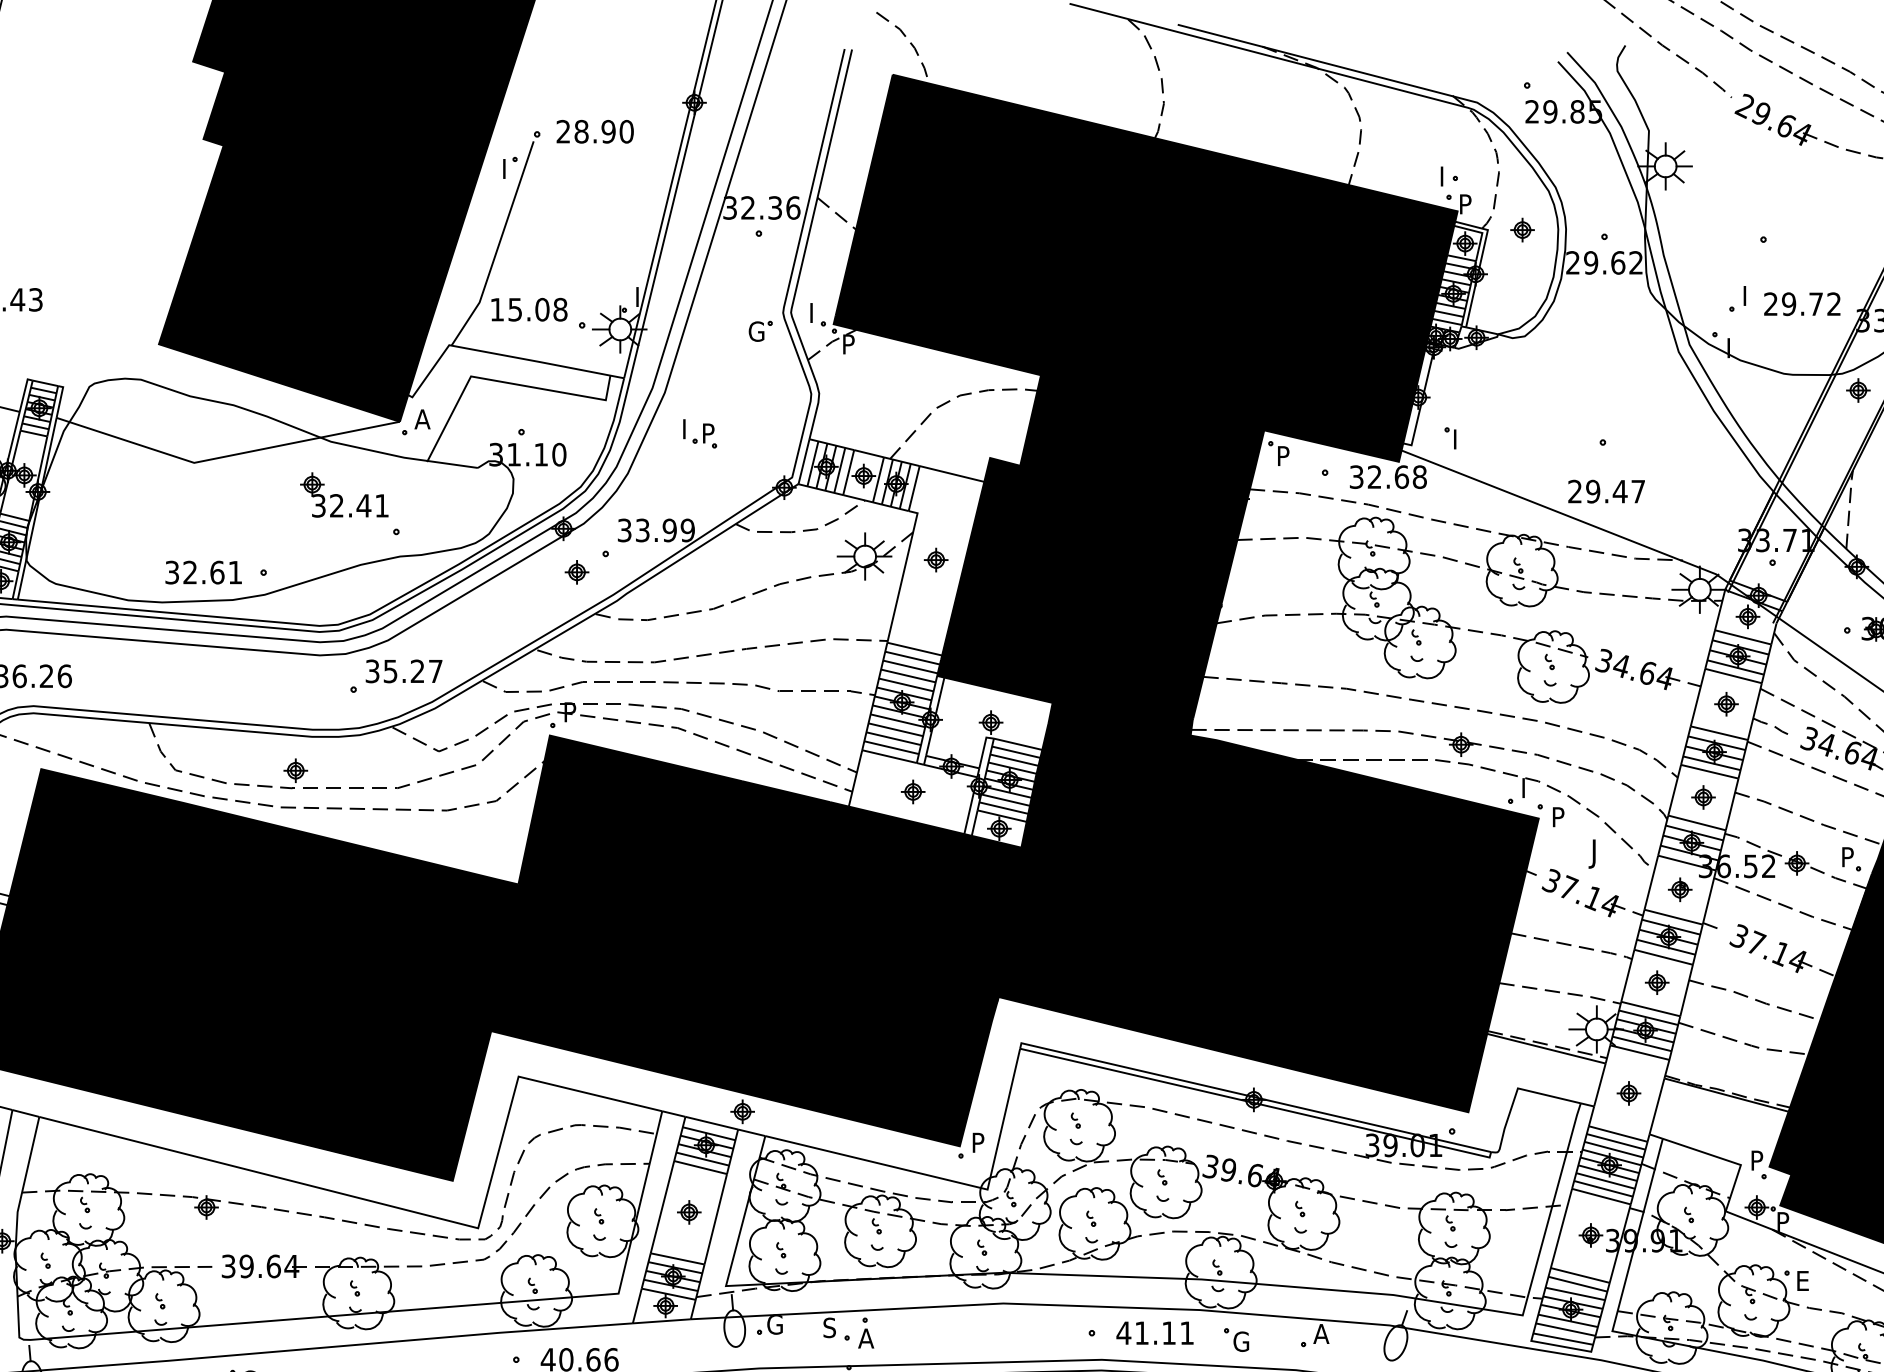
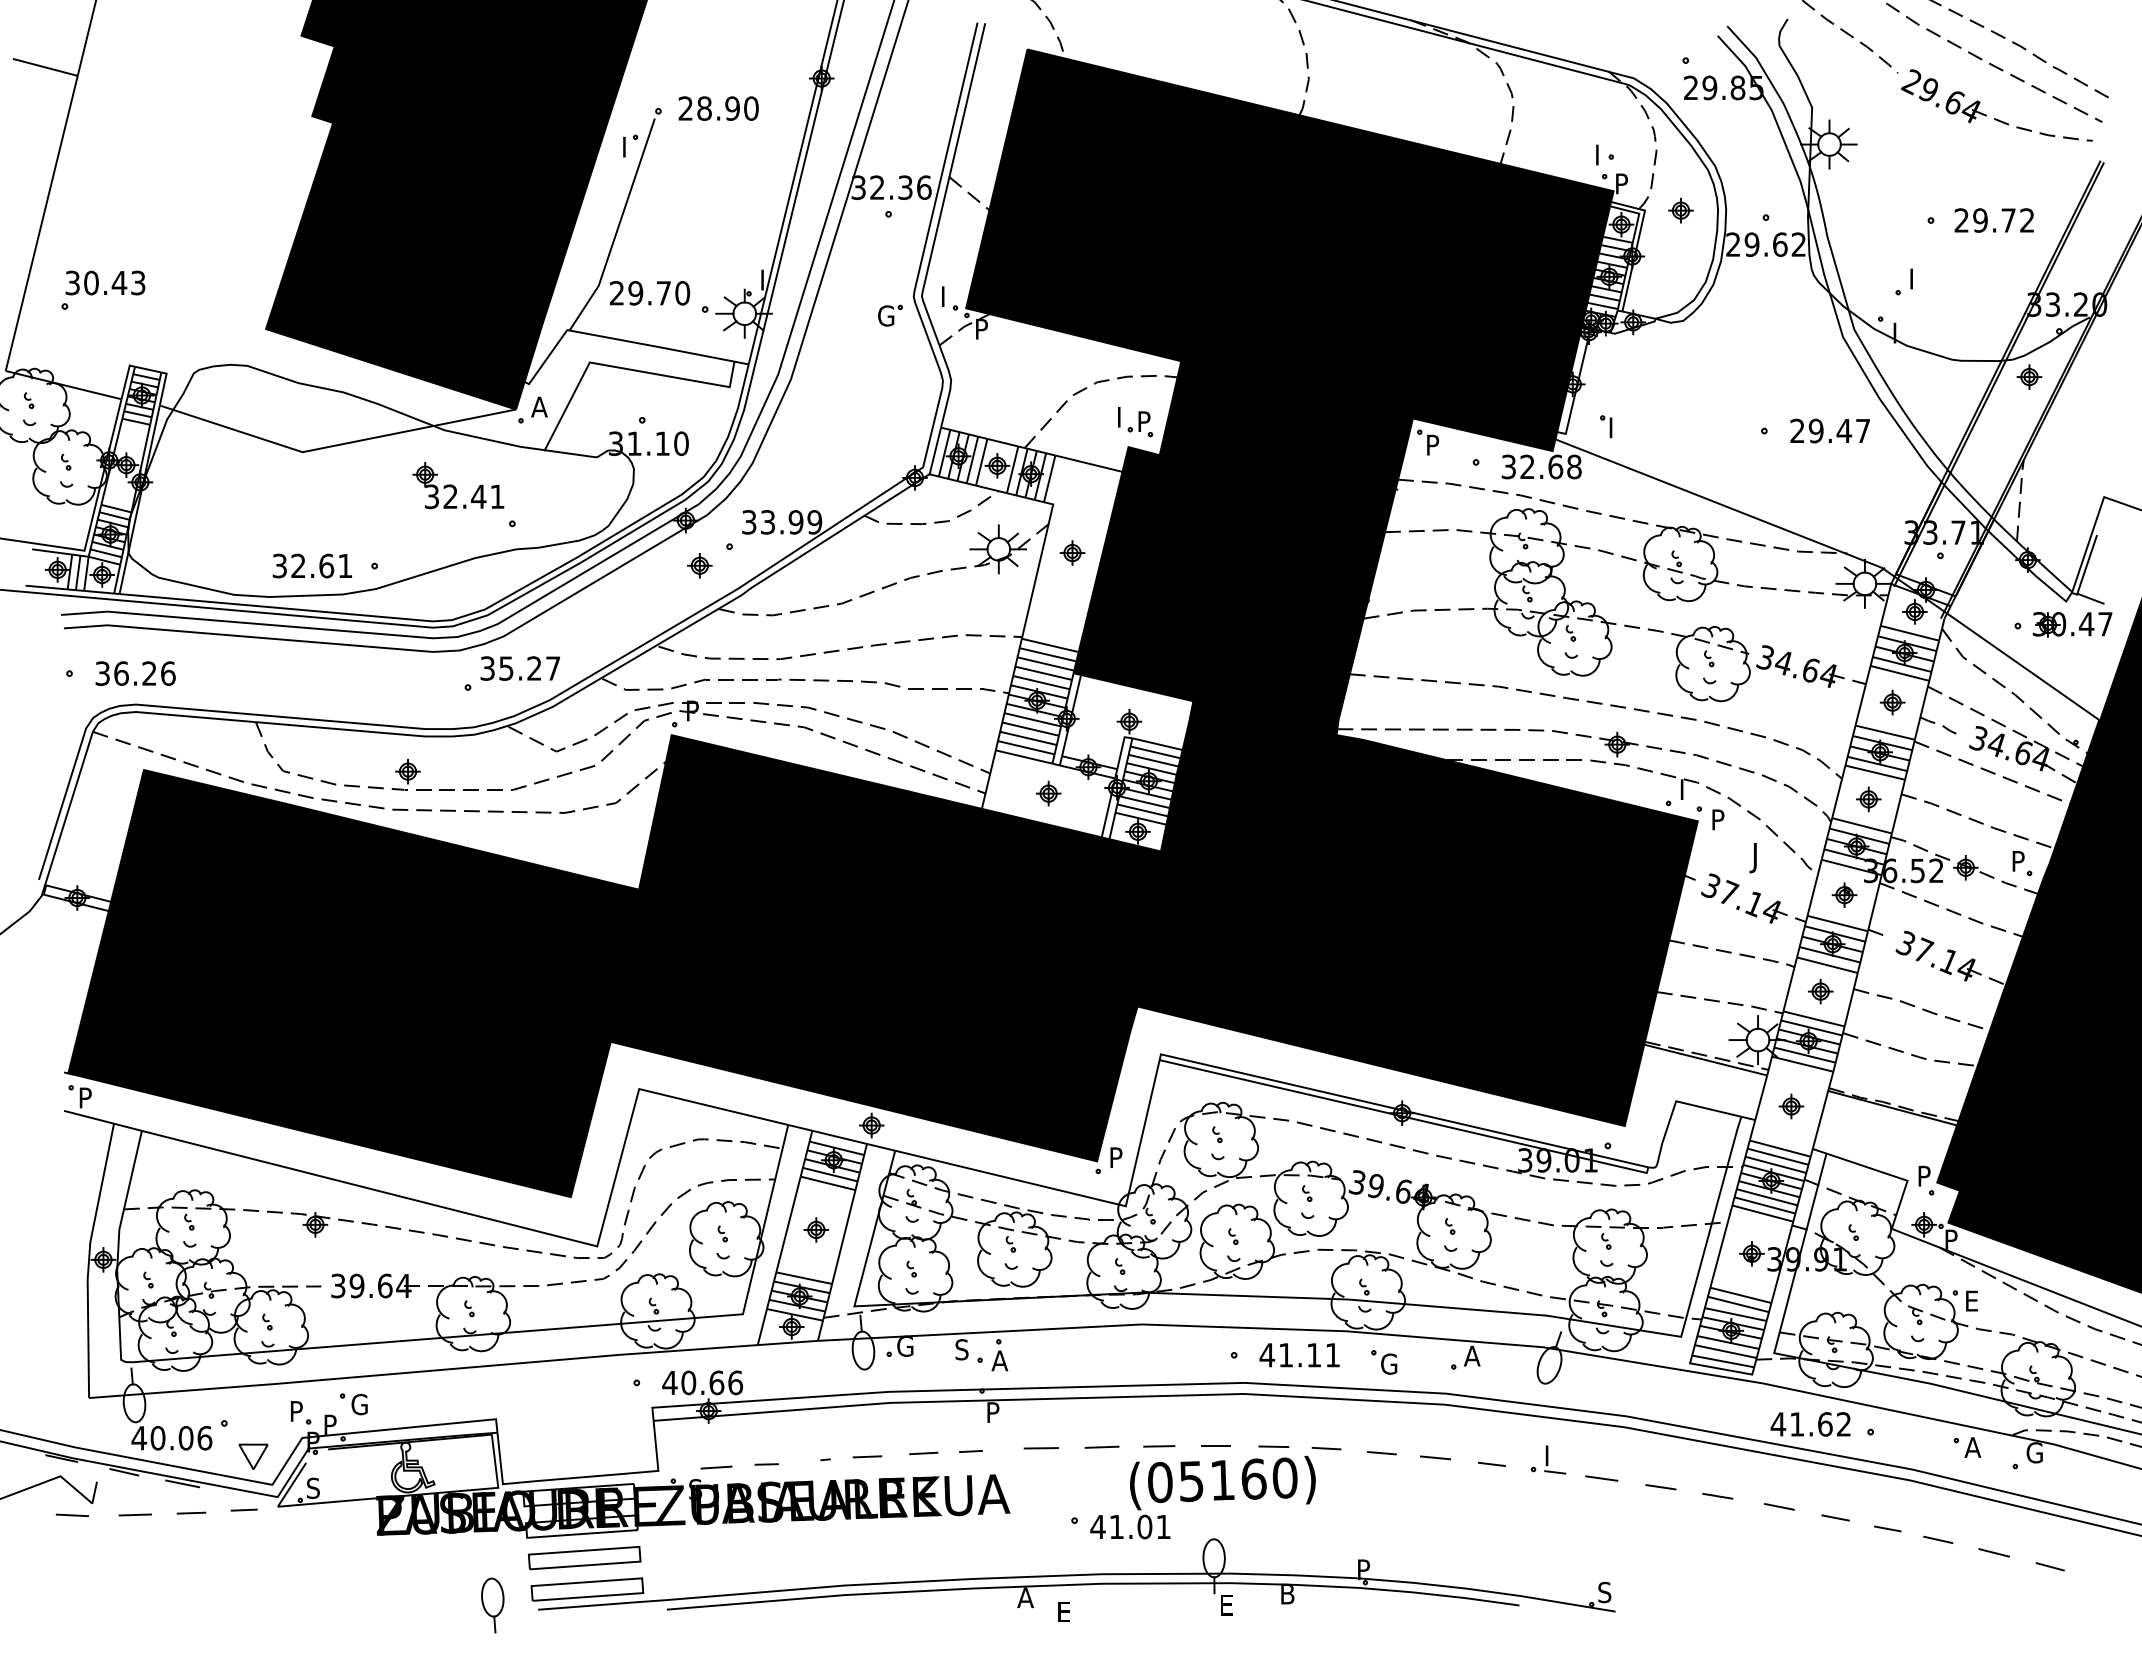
text: (1801, 304) -> (1993, 220), moved
text: (529, 309) -> (650, 293), 15.08 -> 29.70
part: (700, 434) -> (1135, 422), moved
text: (1605, 491) -> (1829, 430), moved

